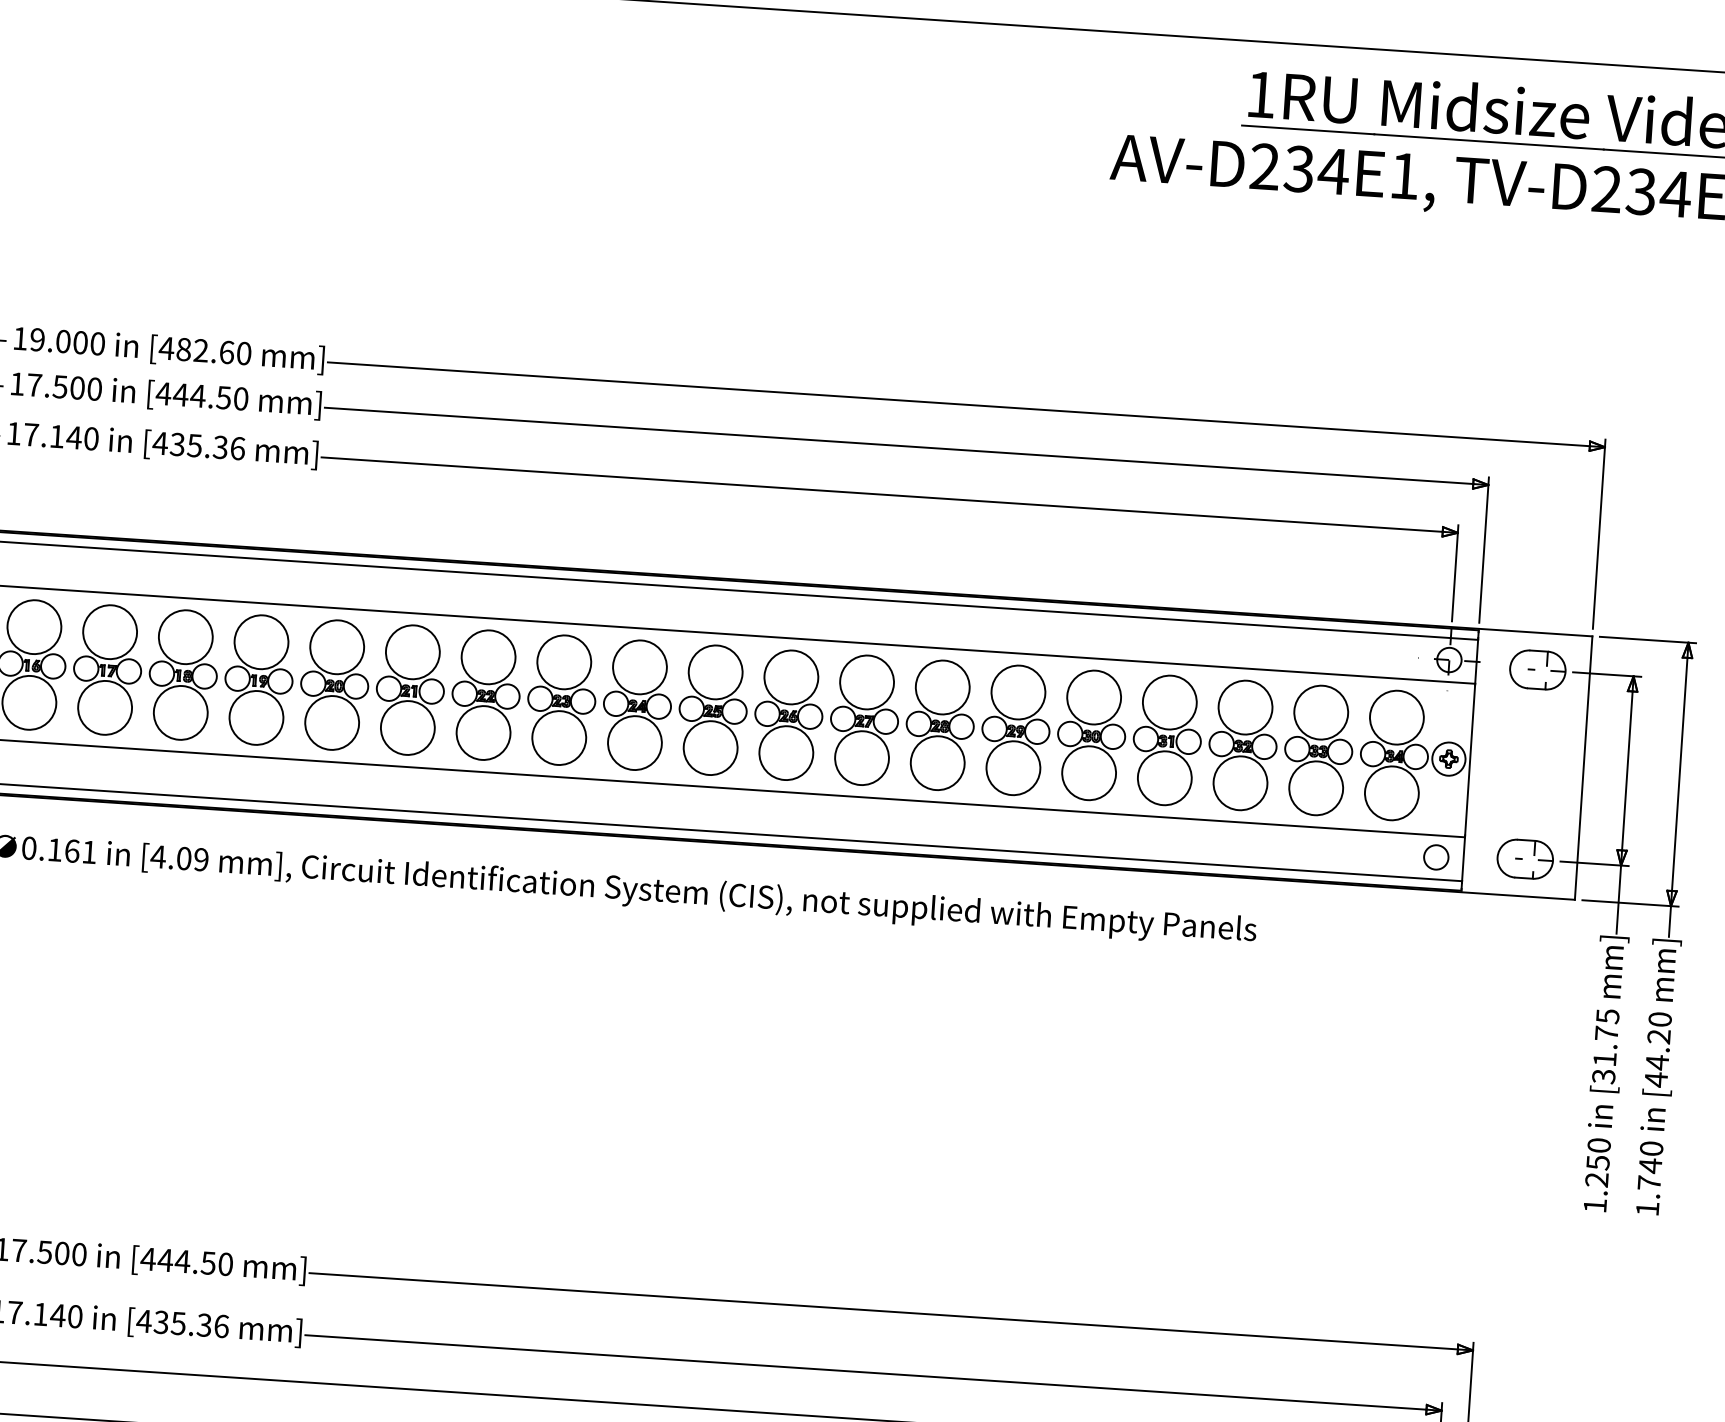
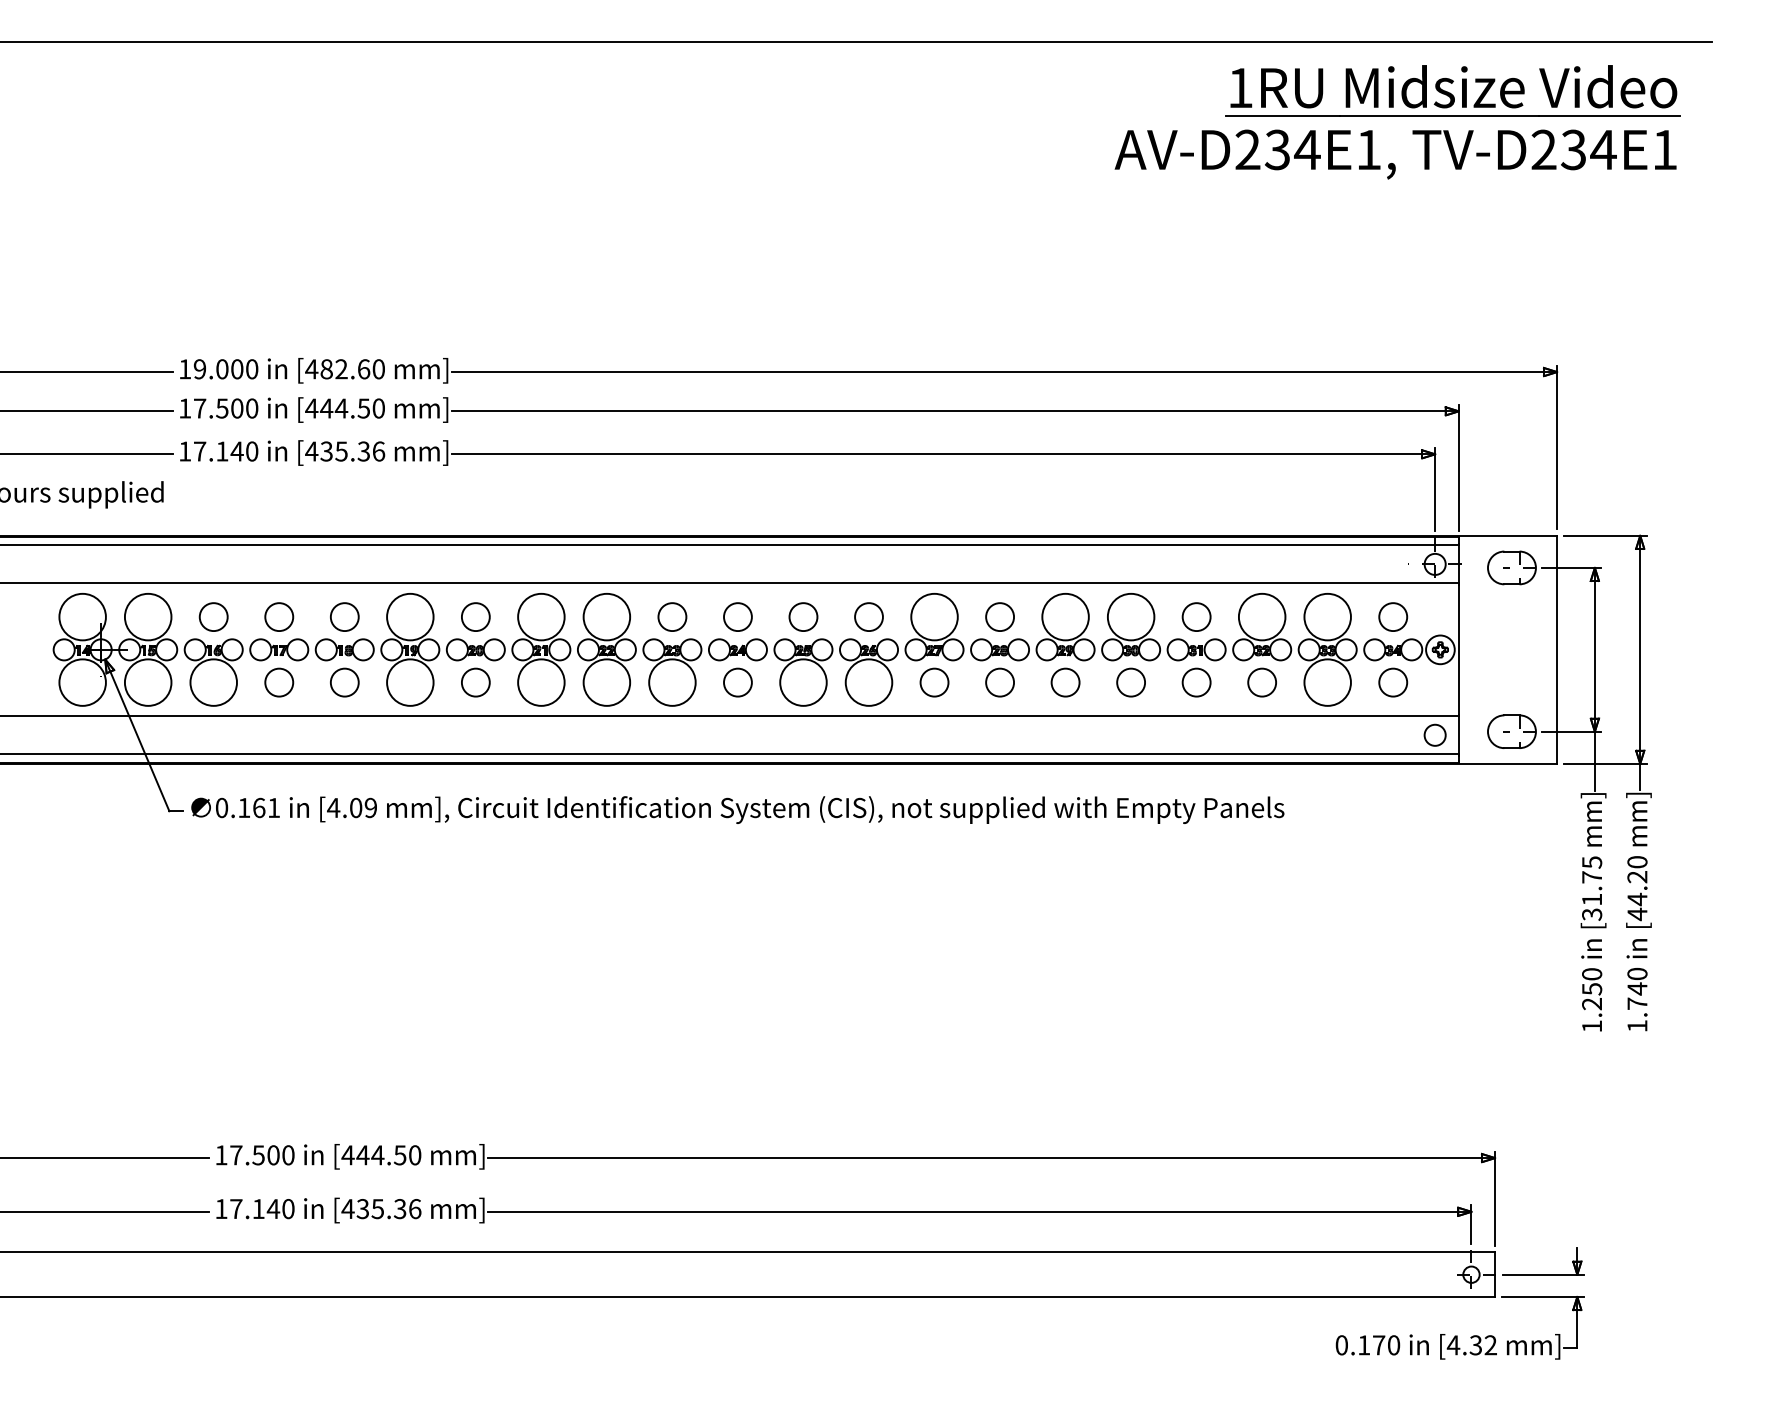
circle: (34, 626) -> (213, 616), size x0.6
circle: (110, 631) -> (279, 616), size x0.6
circle: (185, 636) -> (344, 616), size x0.6
circle: (336, 646) -> (475, 616), size x0.6
circle: (564, 661) -> (672, 616), size x0.6
circle: (639, 666) -> (737, 616), size x0.6
circle: (715, 671) -> (803, 616), size x0.6
circle: (790, 676) -> (868, 616), size x0.6
circle: (942, 686) -> (999, 616), size x0.6
circle: (1169, 701) -> (1196, 616), size x0.6
circle: (105, 707) -> (279, 682), size x0.6
circle: (180, 712) -> (344, 682), size x0.6
circle: (1396, 716) -> (1392, 616), size x0.6
circle: (331, 722) -> (475, 682), size x0.6
circle: (634, 742) -> (737, 682), size x0.6
circle: (861, 758) -> (934, 682), size x0.6
circle: (937, 763) -> (999, 682), size x0.6
circle: (1013, 768) -> (1065, 682), size x0.6
circle: (1088, 773) -> (1130, 682), size x0.6
circle: (1164, 778) -> (1196, 682), size x0.6
circle: (1239, 783) -> (1261, 682), size x0.6
circle: (1391, 793) -> (1392, 682), size x0.6

